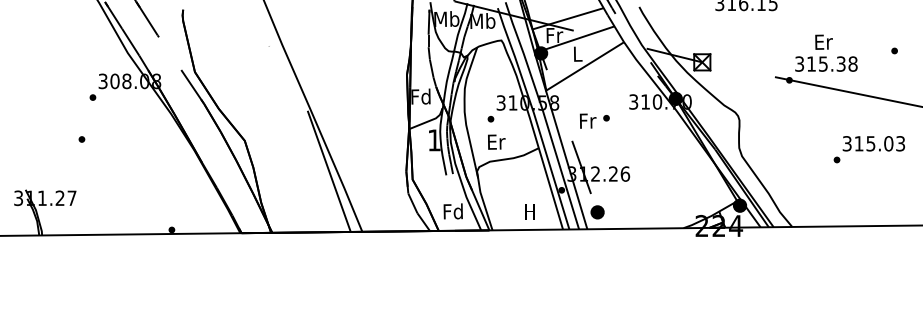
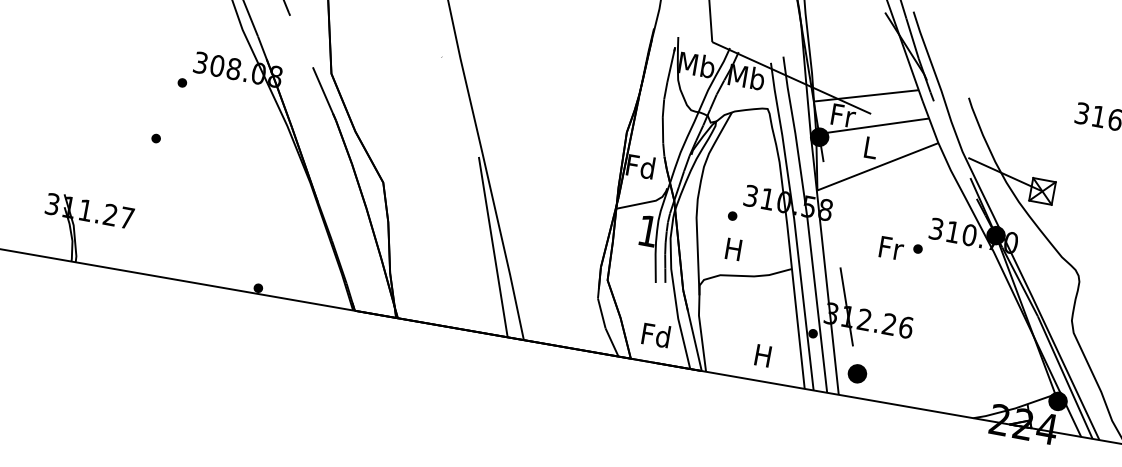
text: (594, 120) -> (900, 249), moved
text: (496, 141) -> (734, 248), Er -> H

